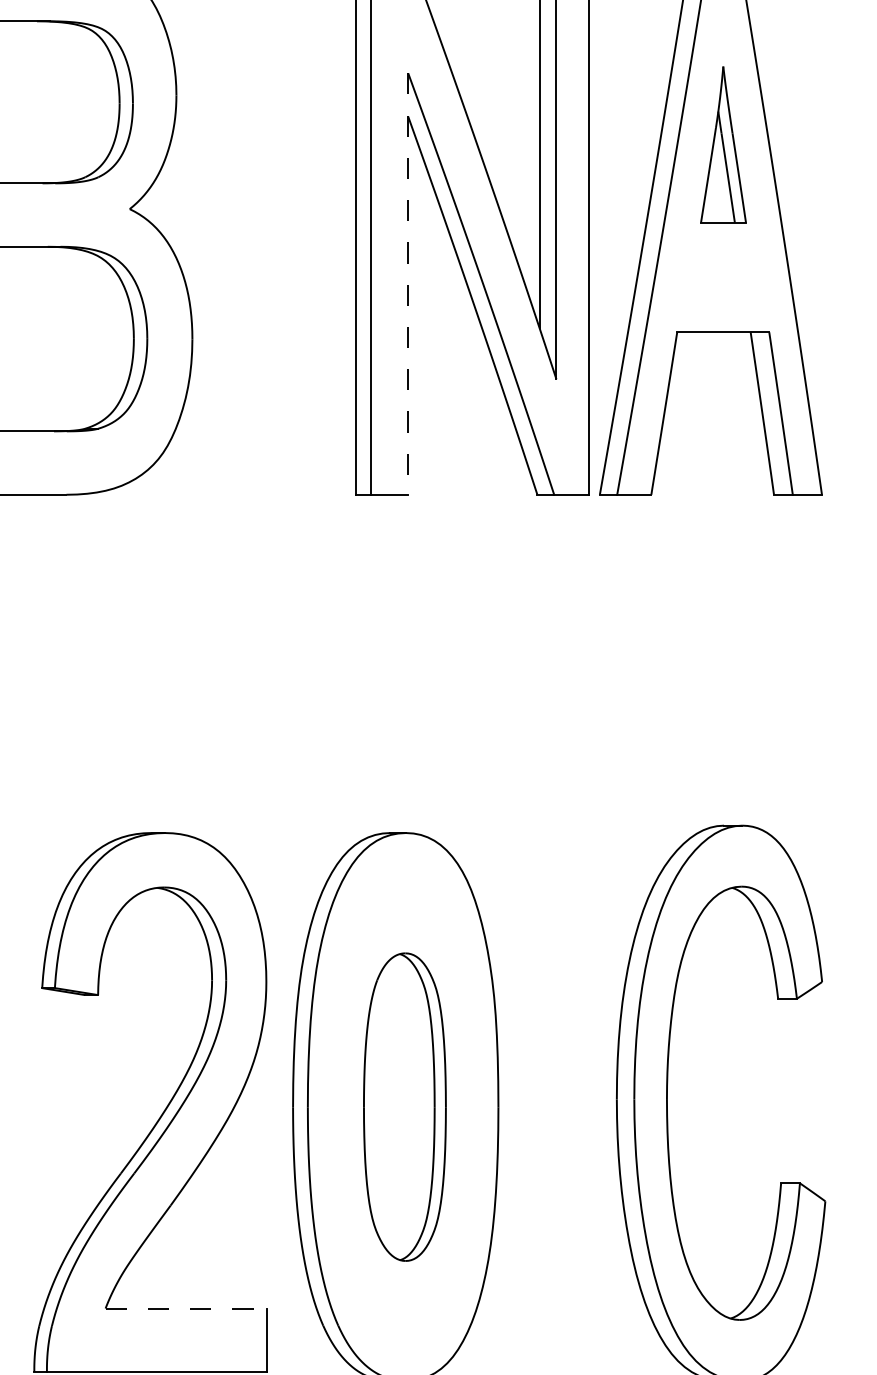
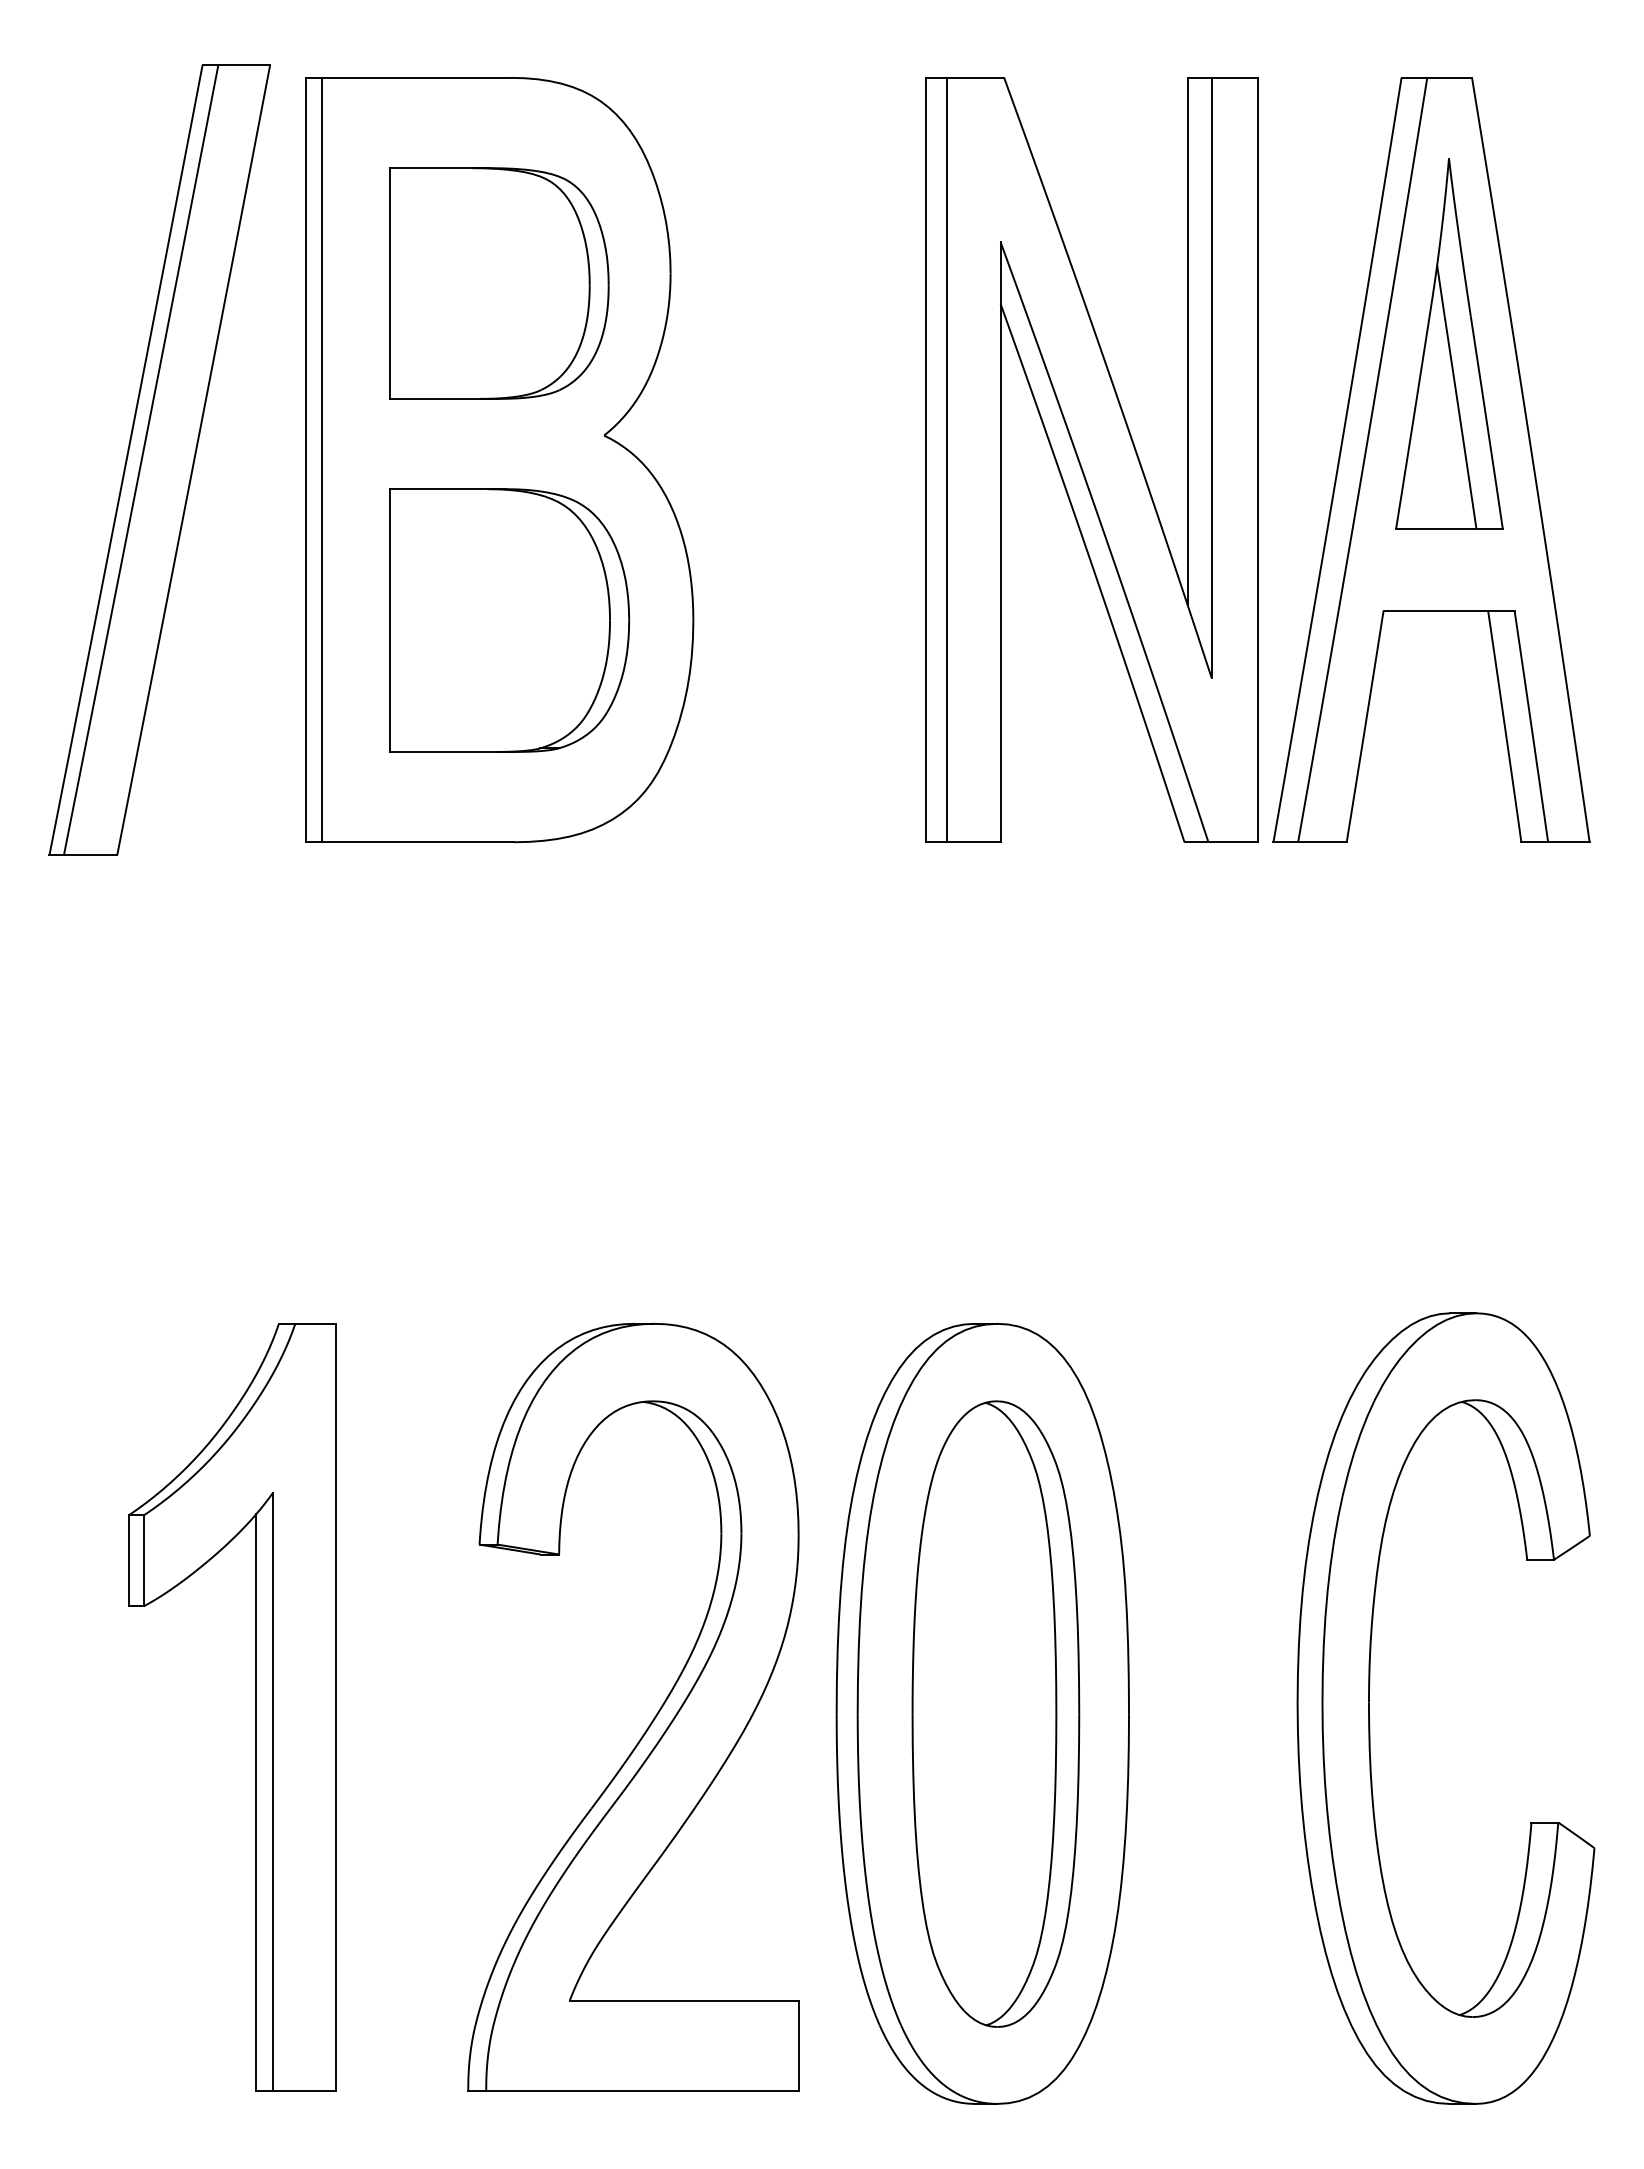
part: (723, 144) -> (1449, 343), size x1.67
line: (408, 284) -> (1000, 542), dashed -> solid
part: (404, 1106) -> (995, 1713), size x1.43
line: (186, 1308) -> (684, 2000), dashed -> solid

